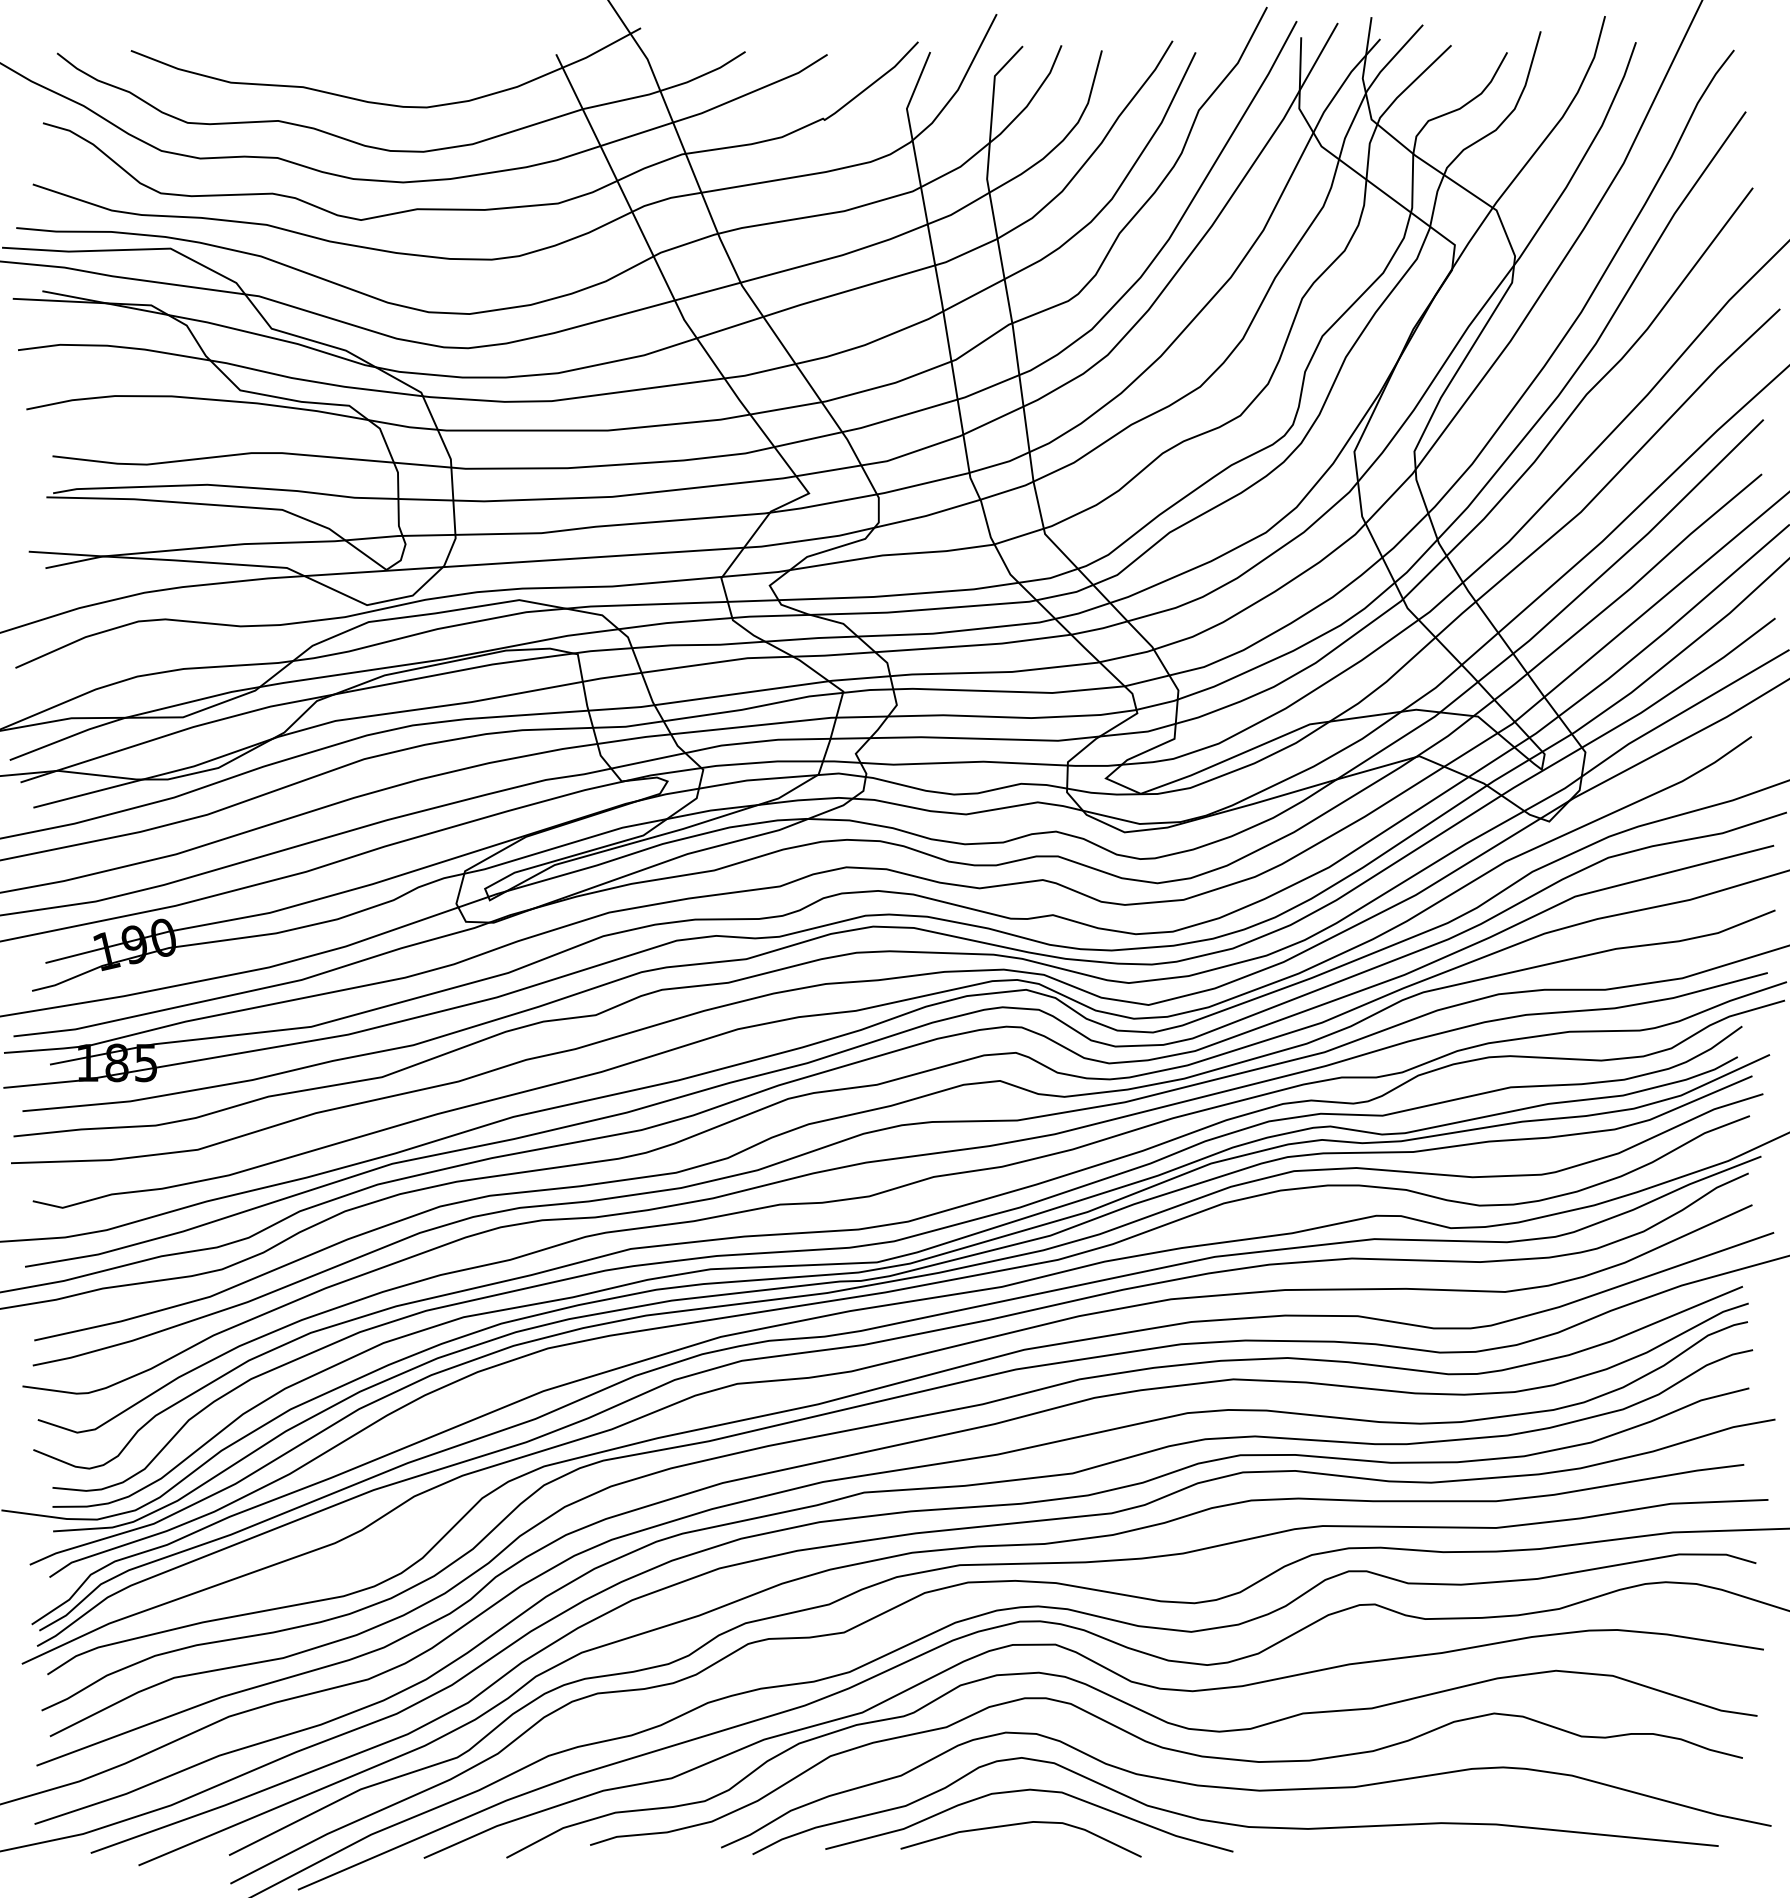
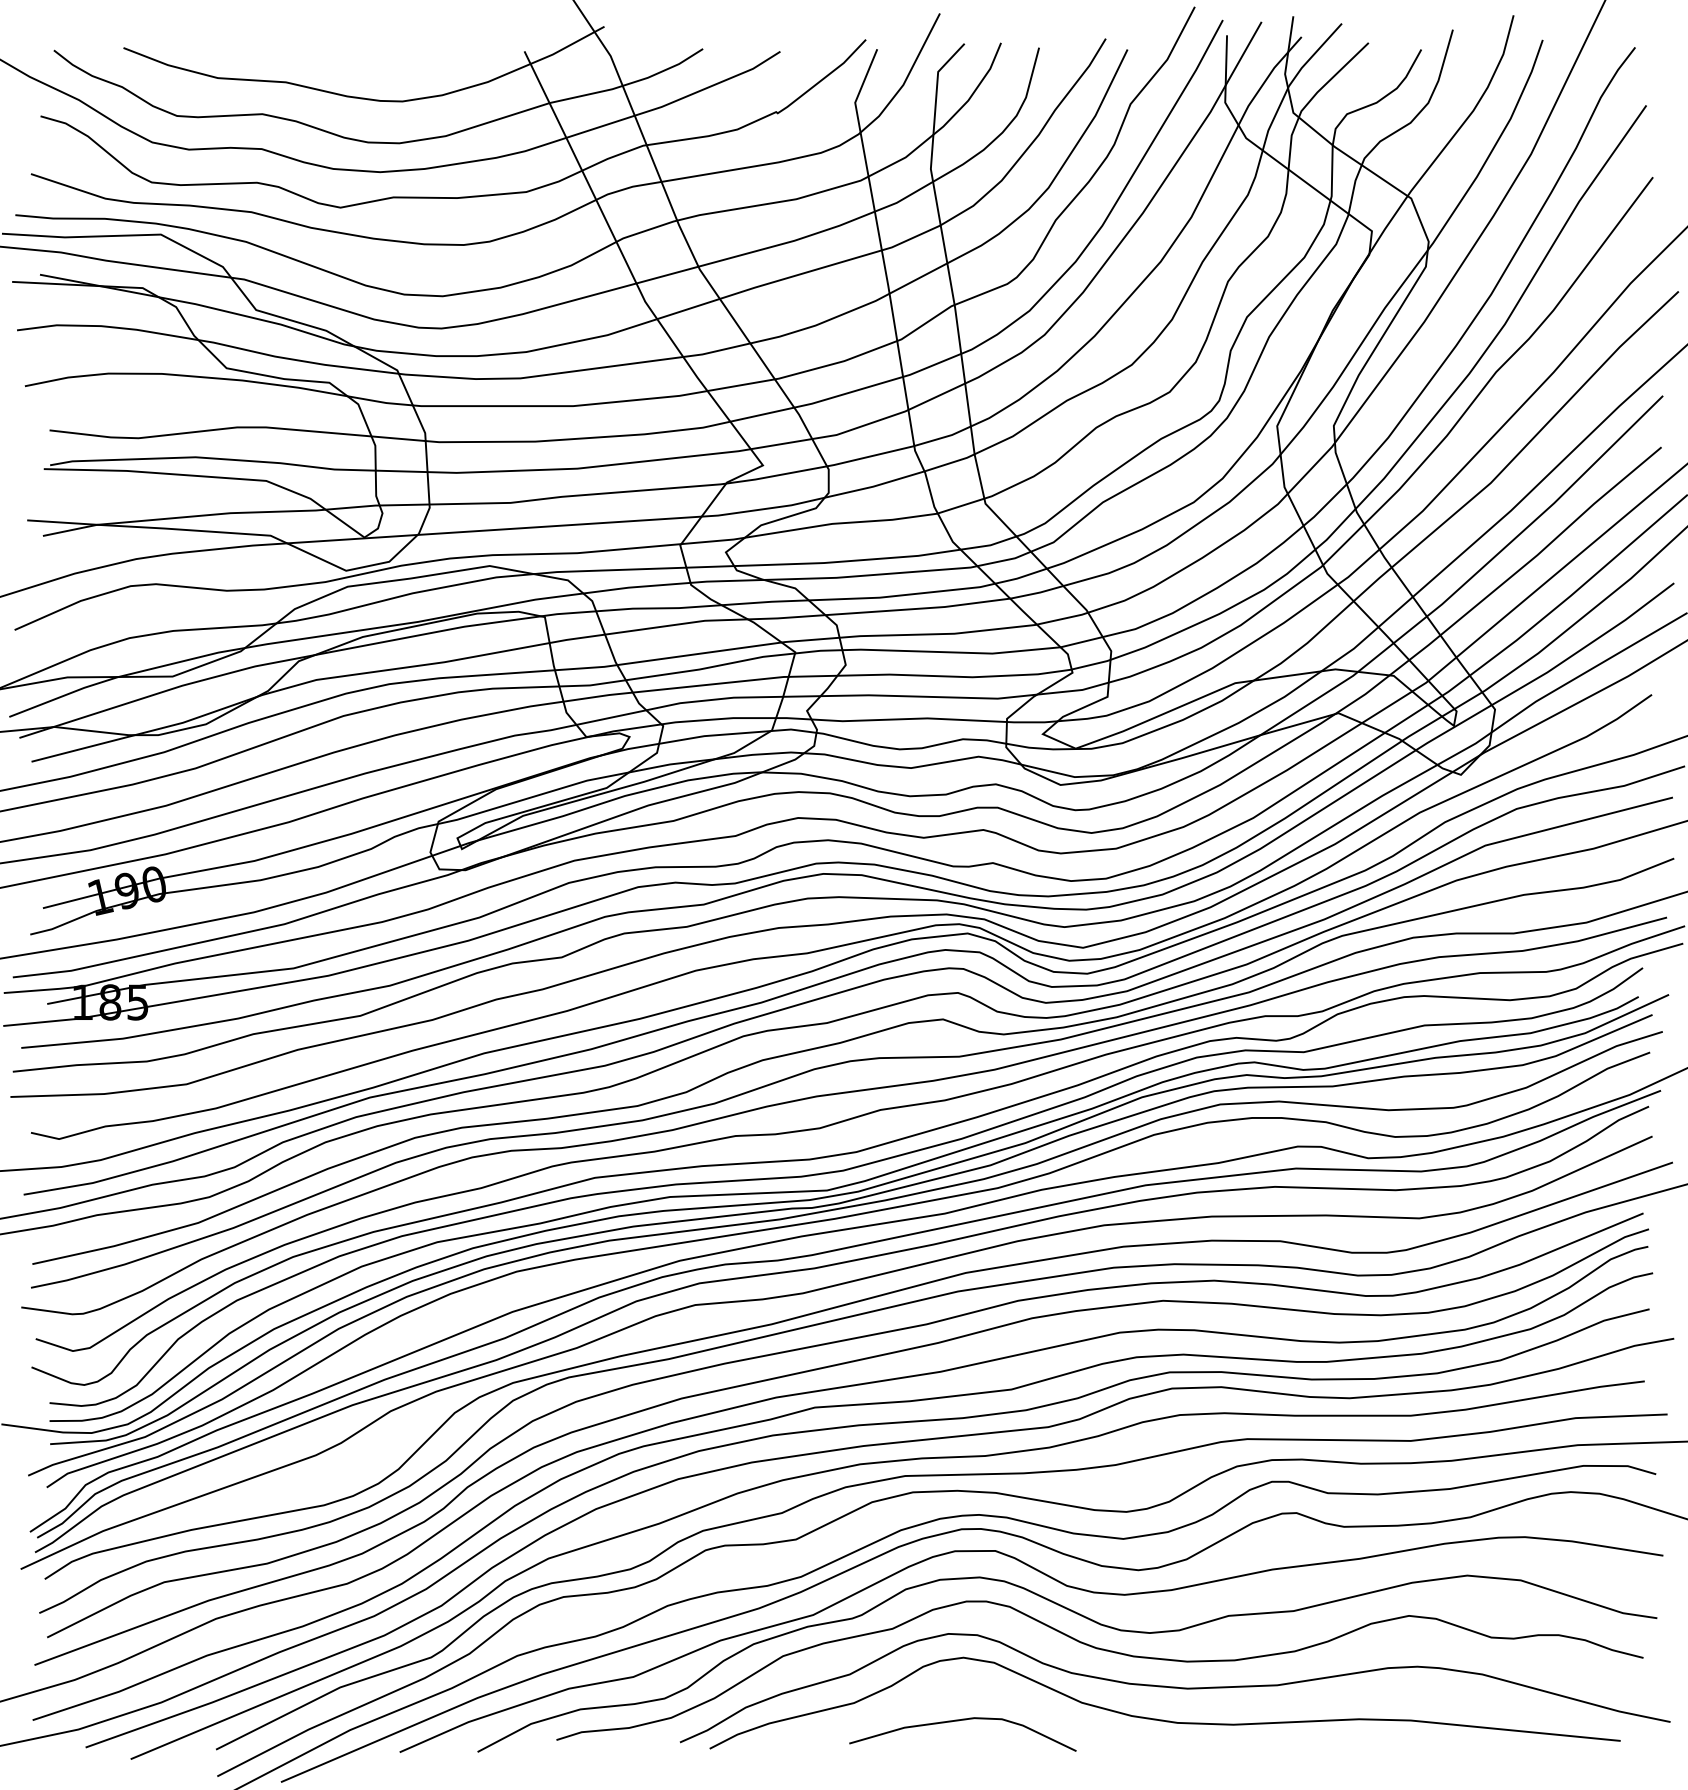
curve: (1024, 1791) -> (966, 1689), removed

